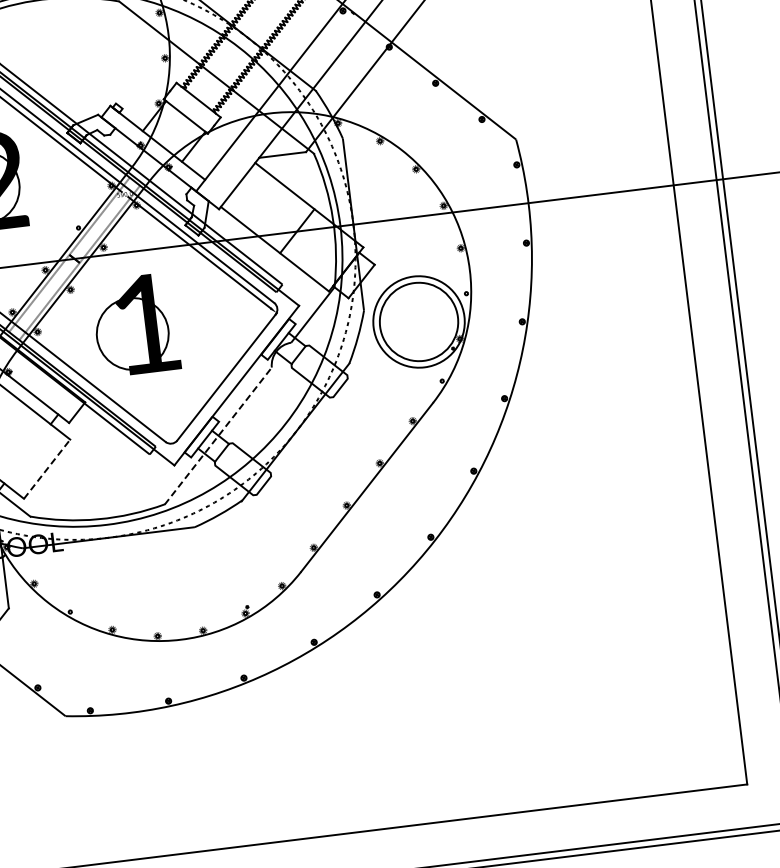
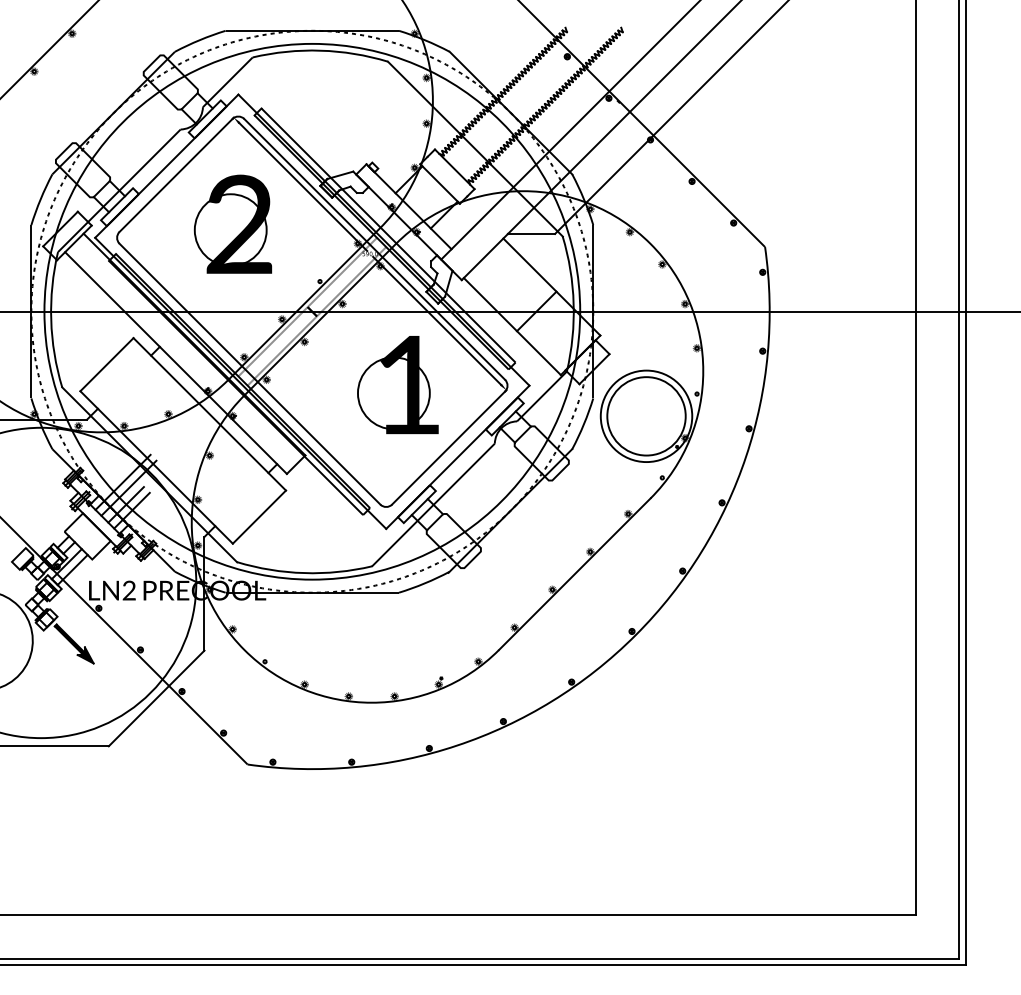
part: (135, 325) -> (397, 385), moved
line: (218, 436) -> (433, 505), dashed -> solid
line: (47, 469) -> (259, 517), dashed -> solid

